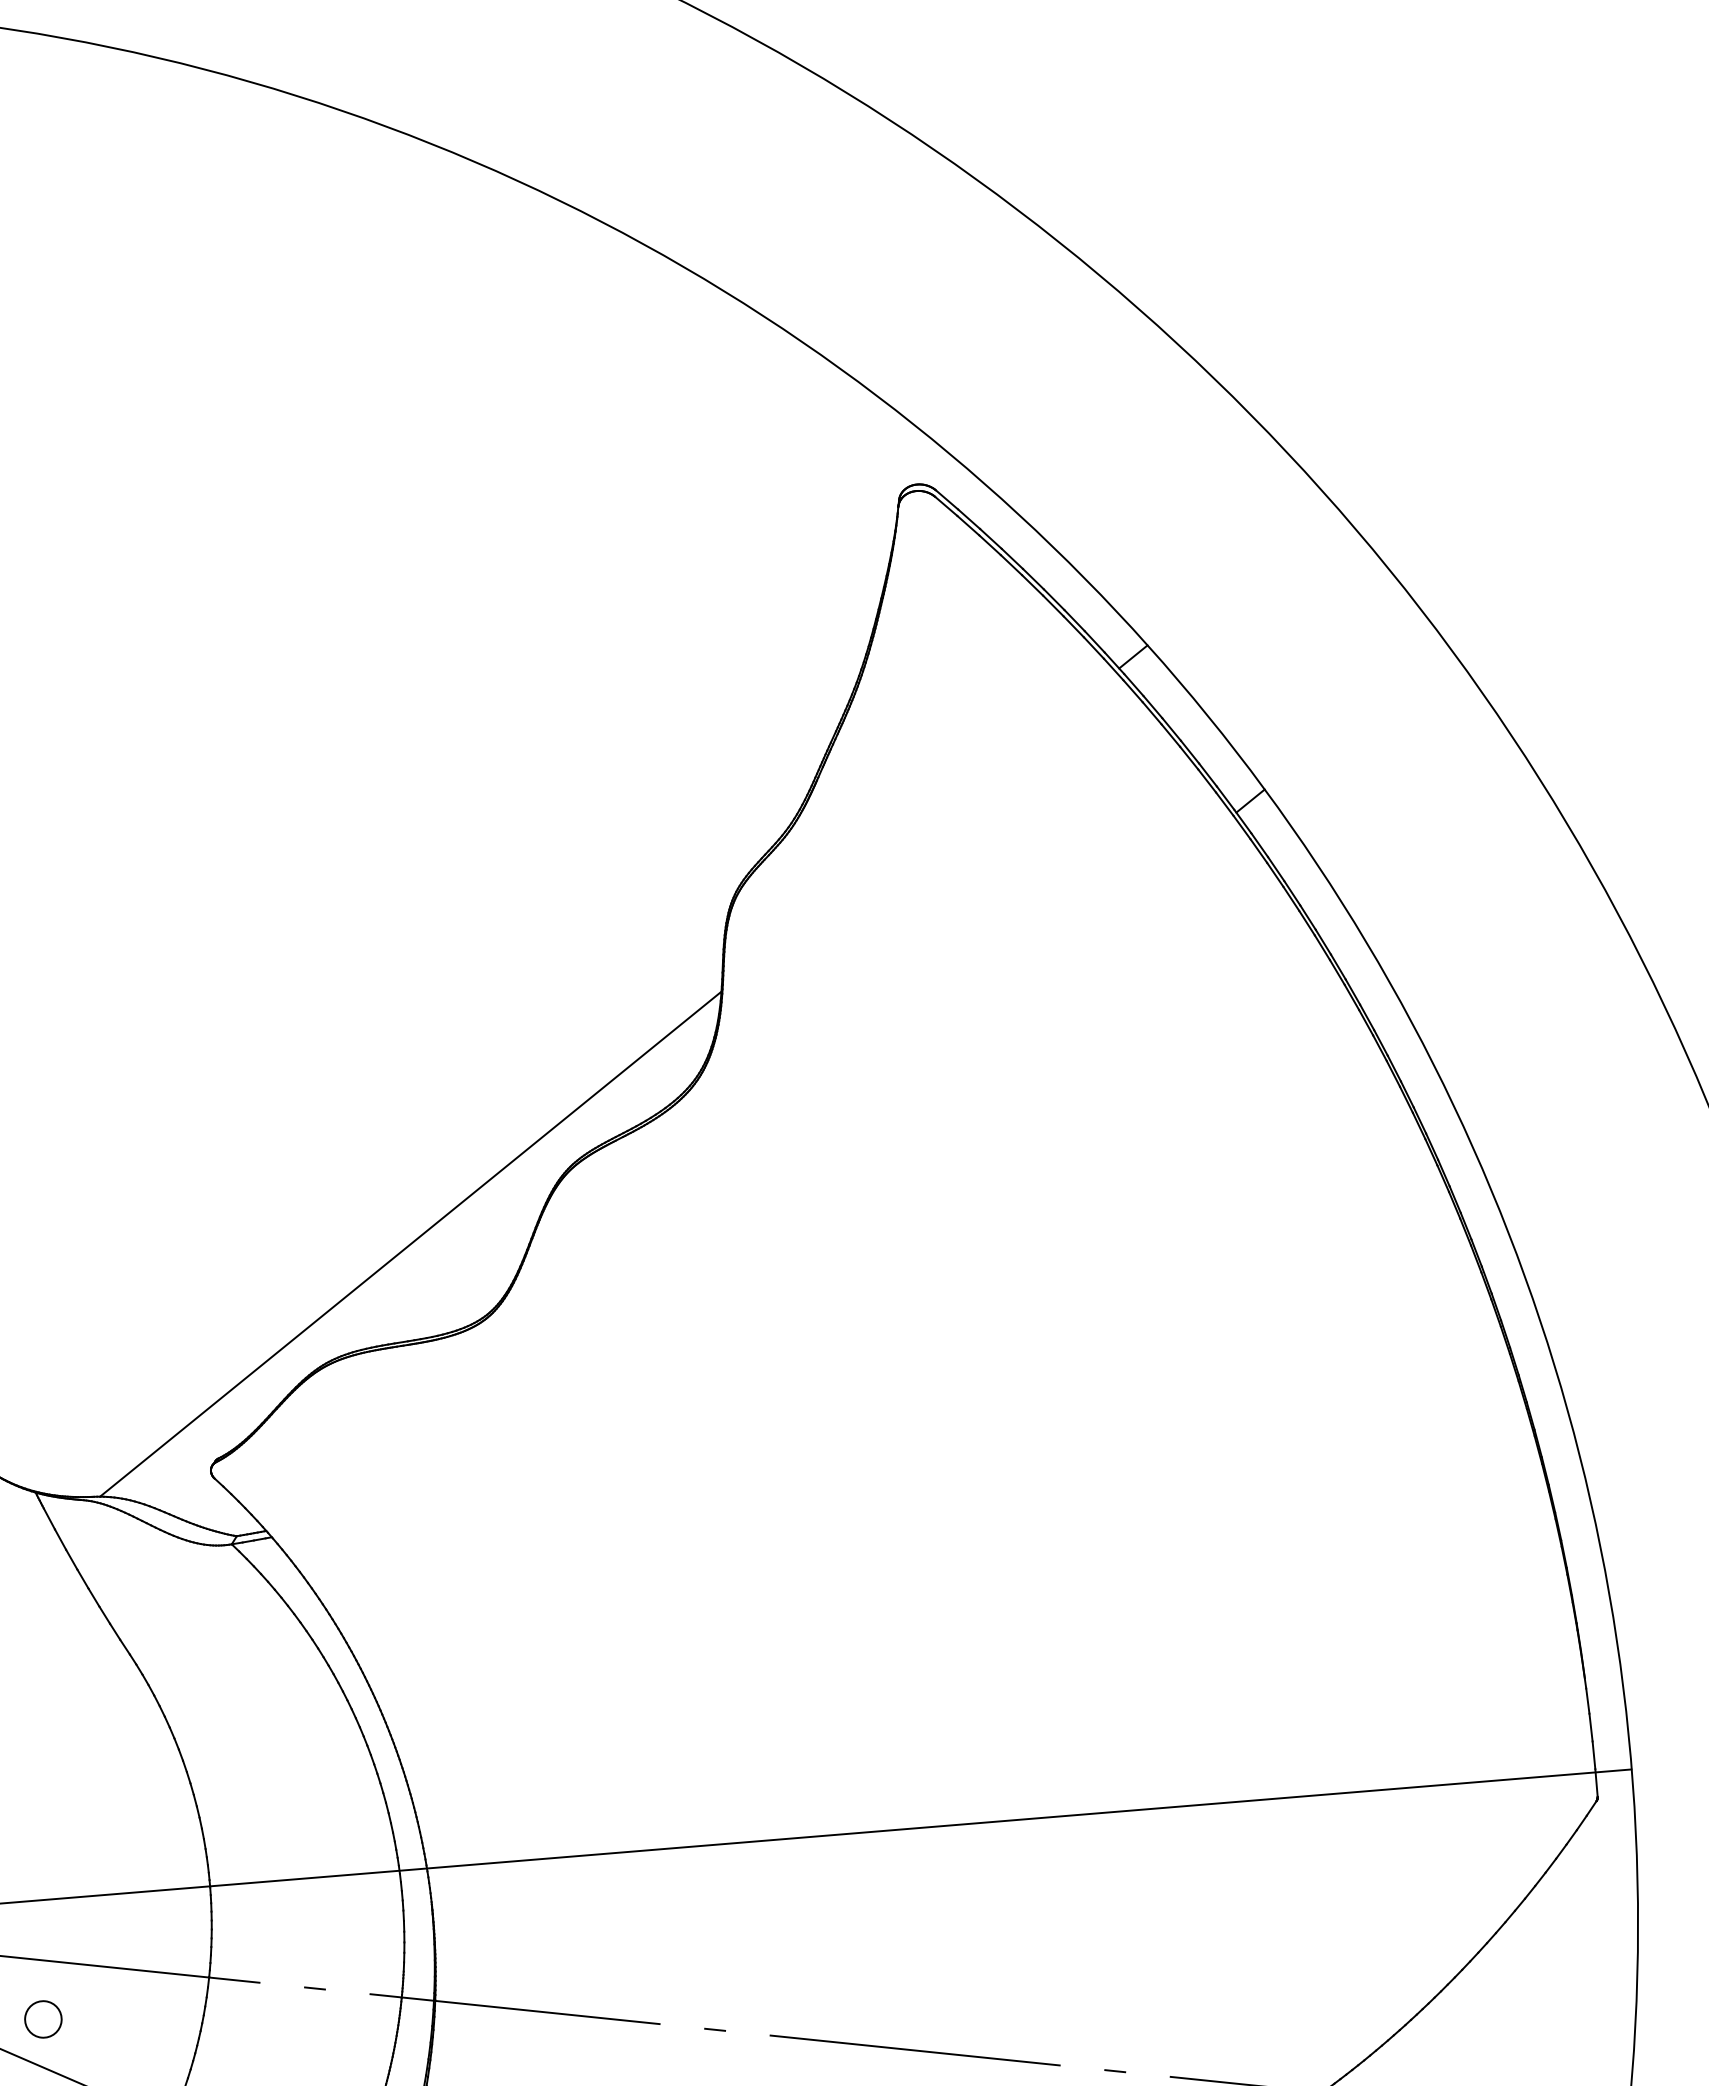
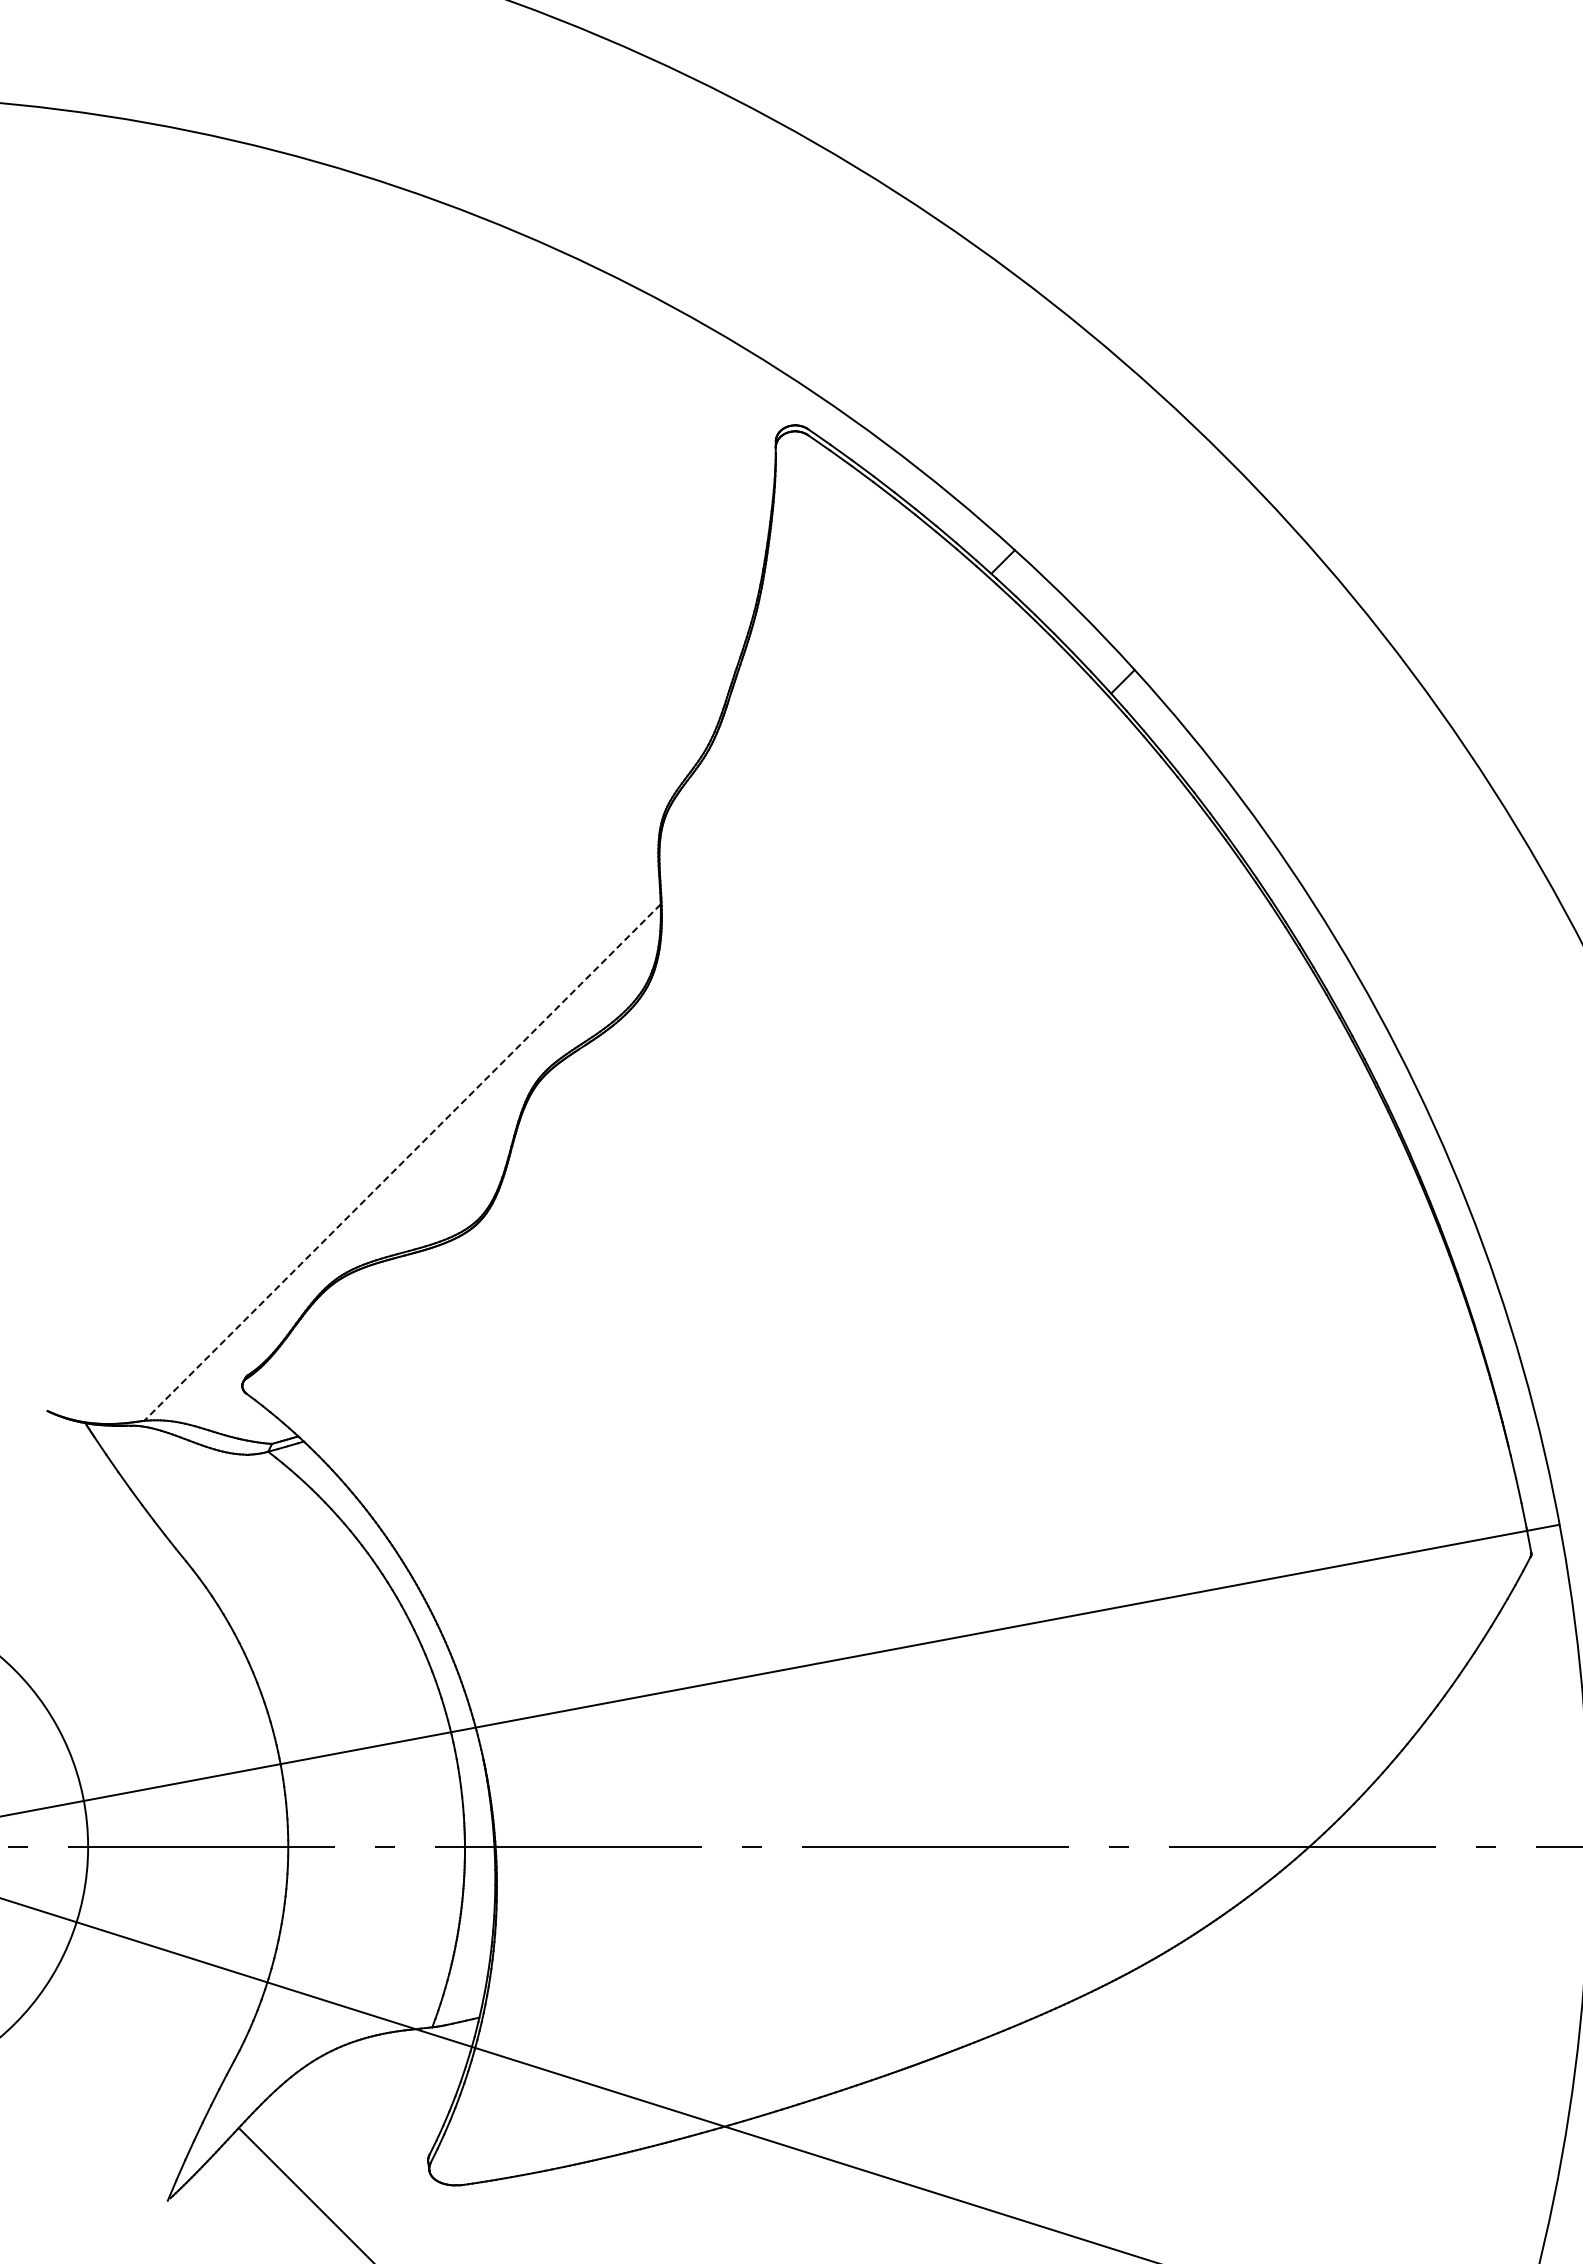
line: (410, 1244) -> (402, 1162), solid -> dashed
circle: (43, 2019) -> (141, 1900), removed

